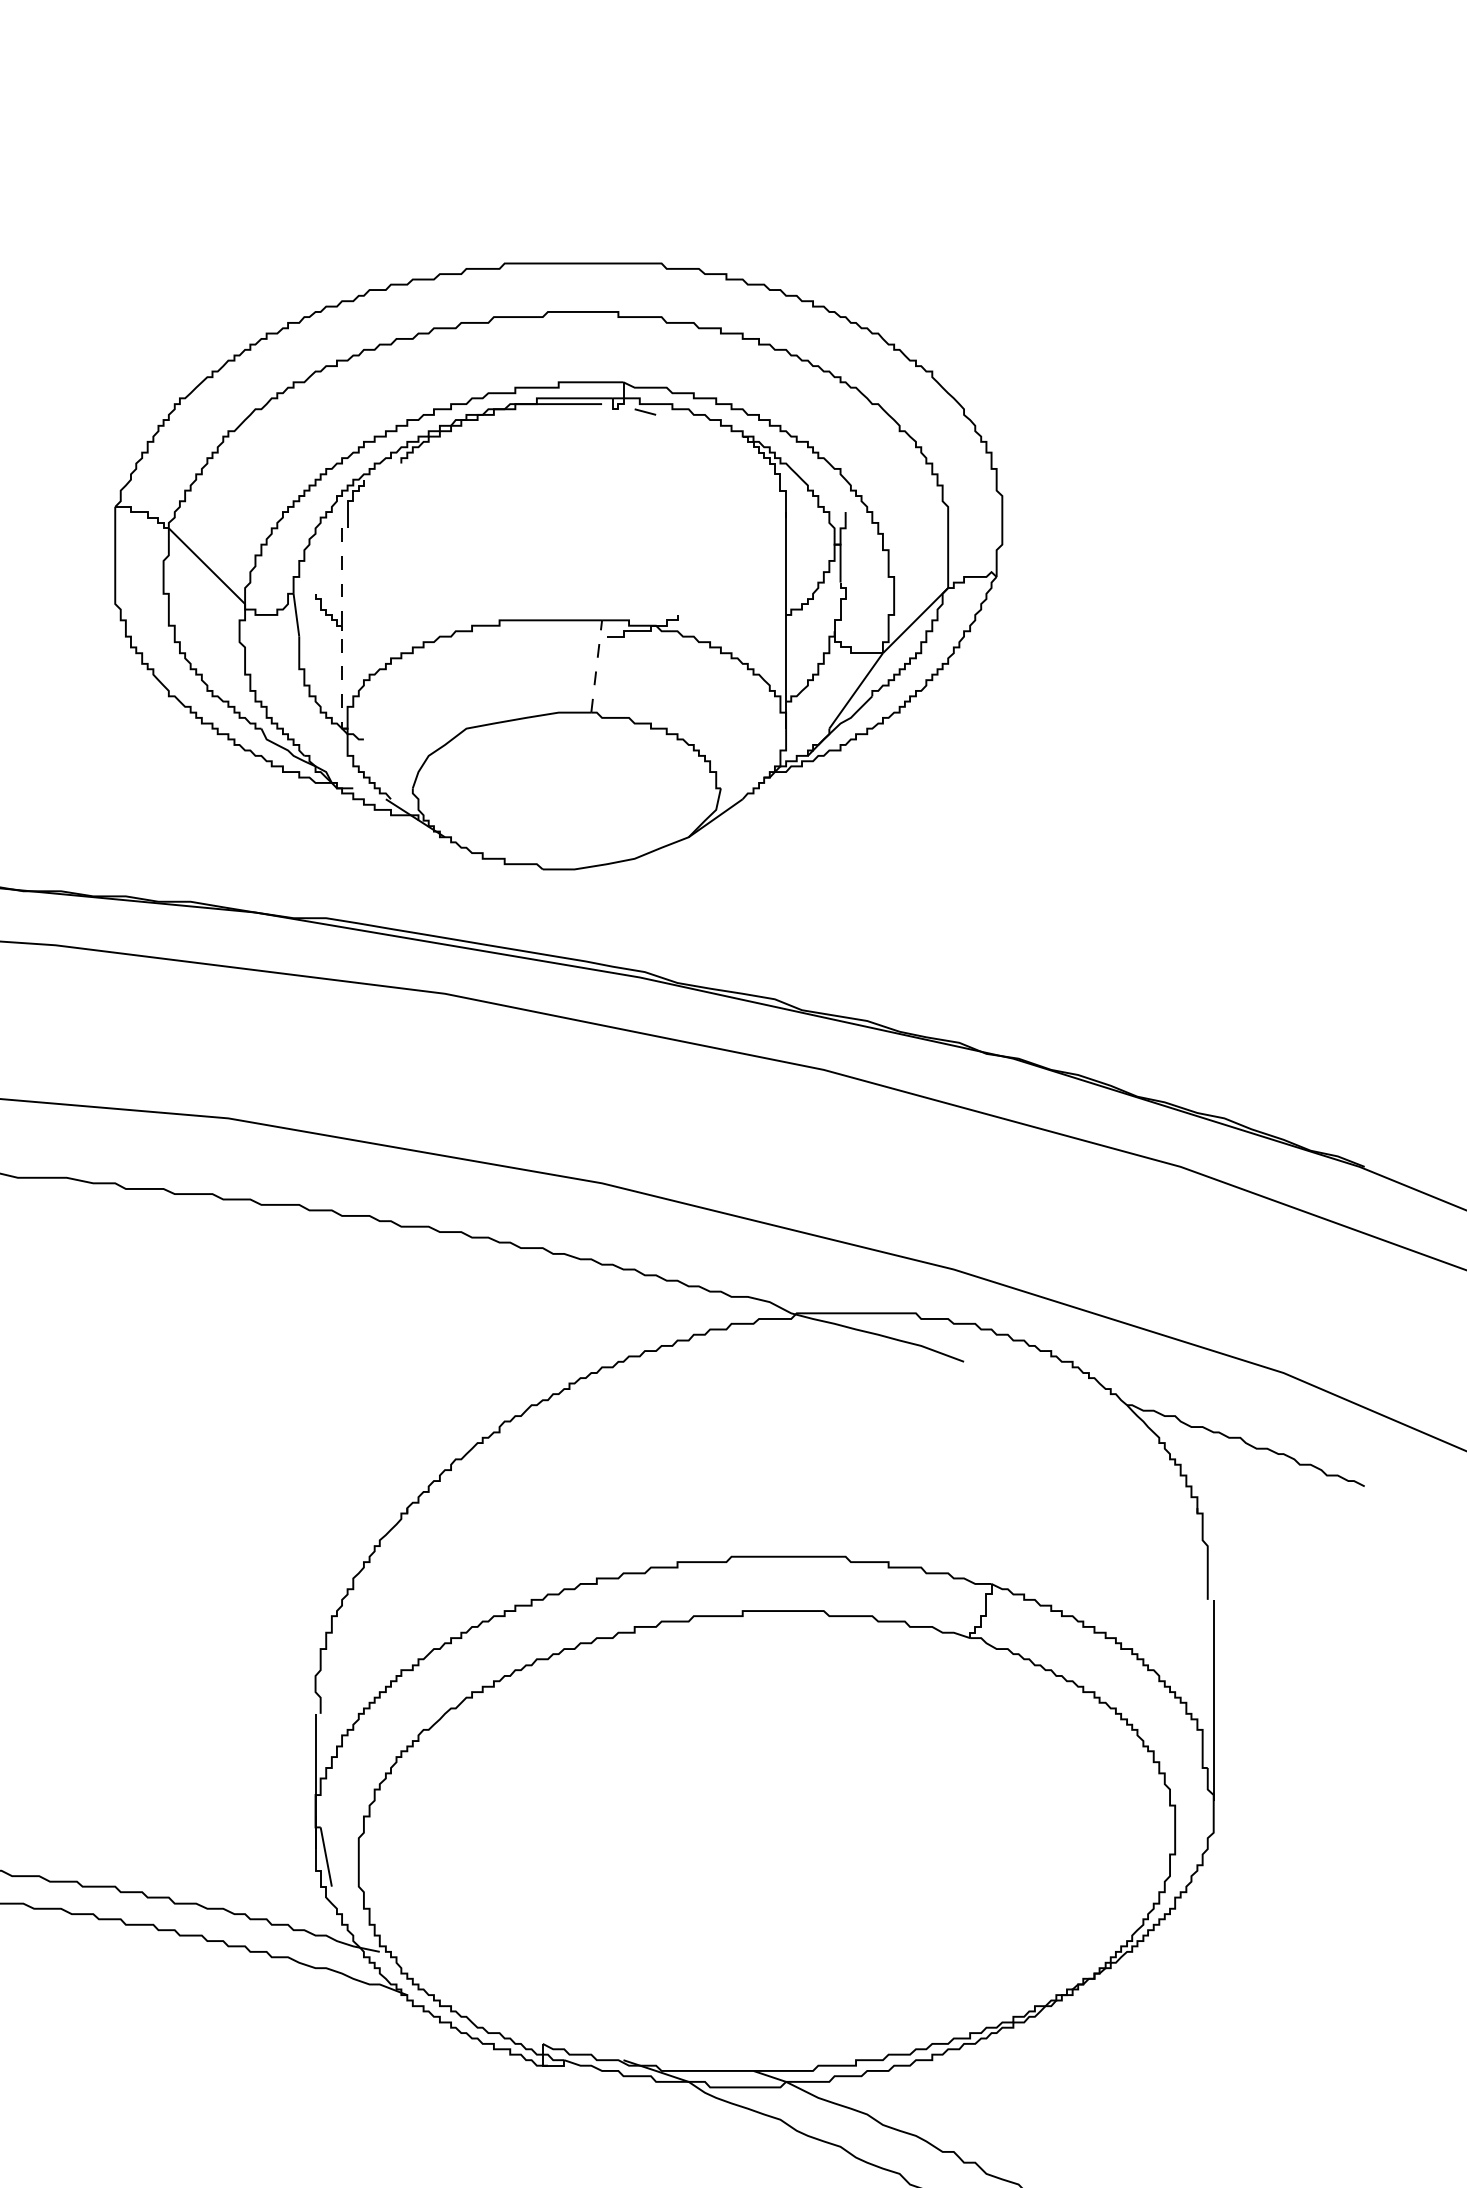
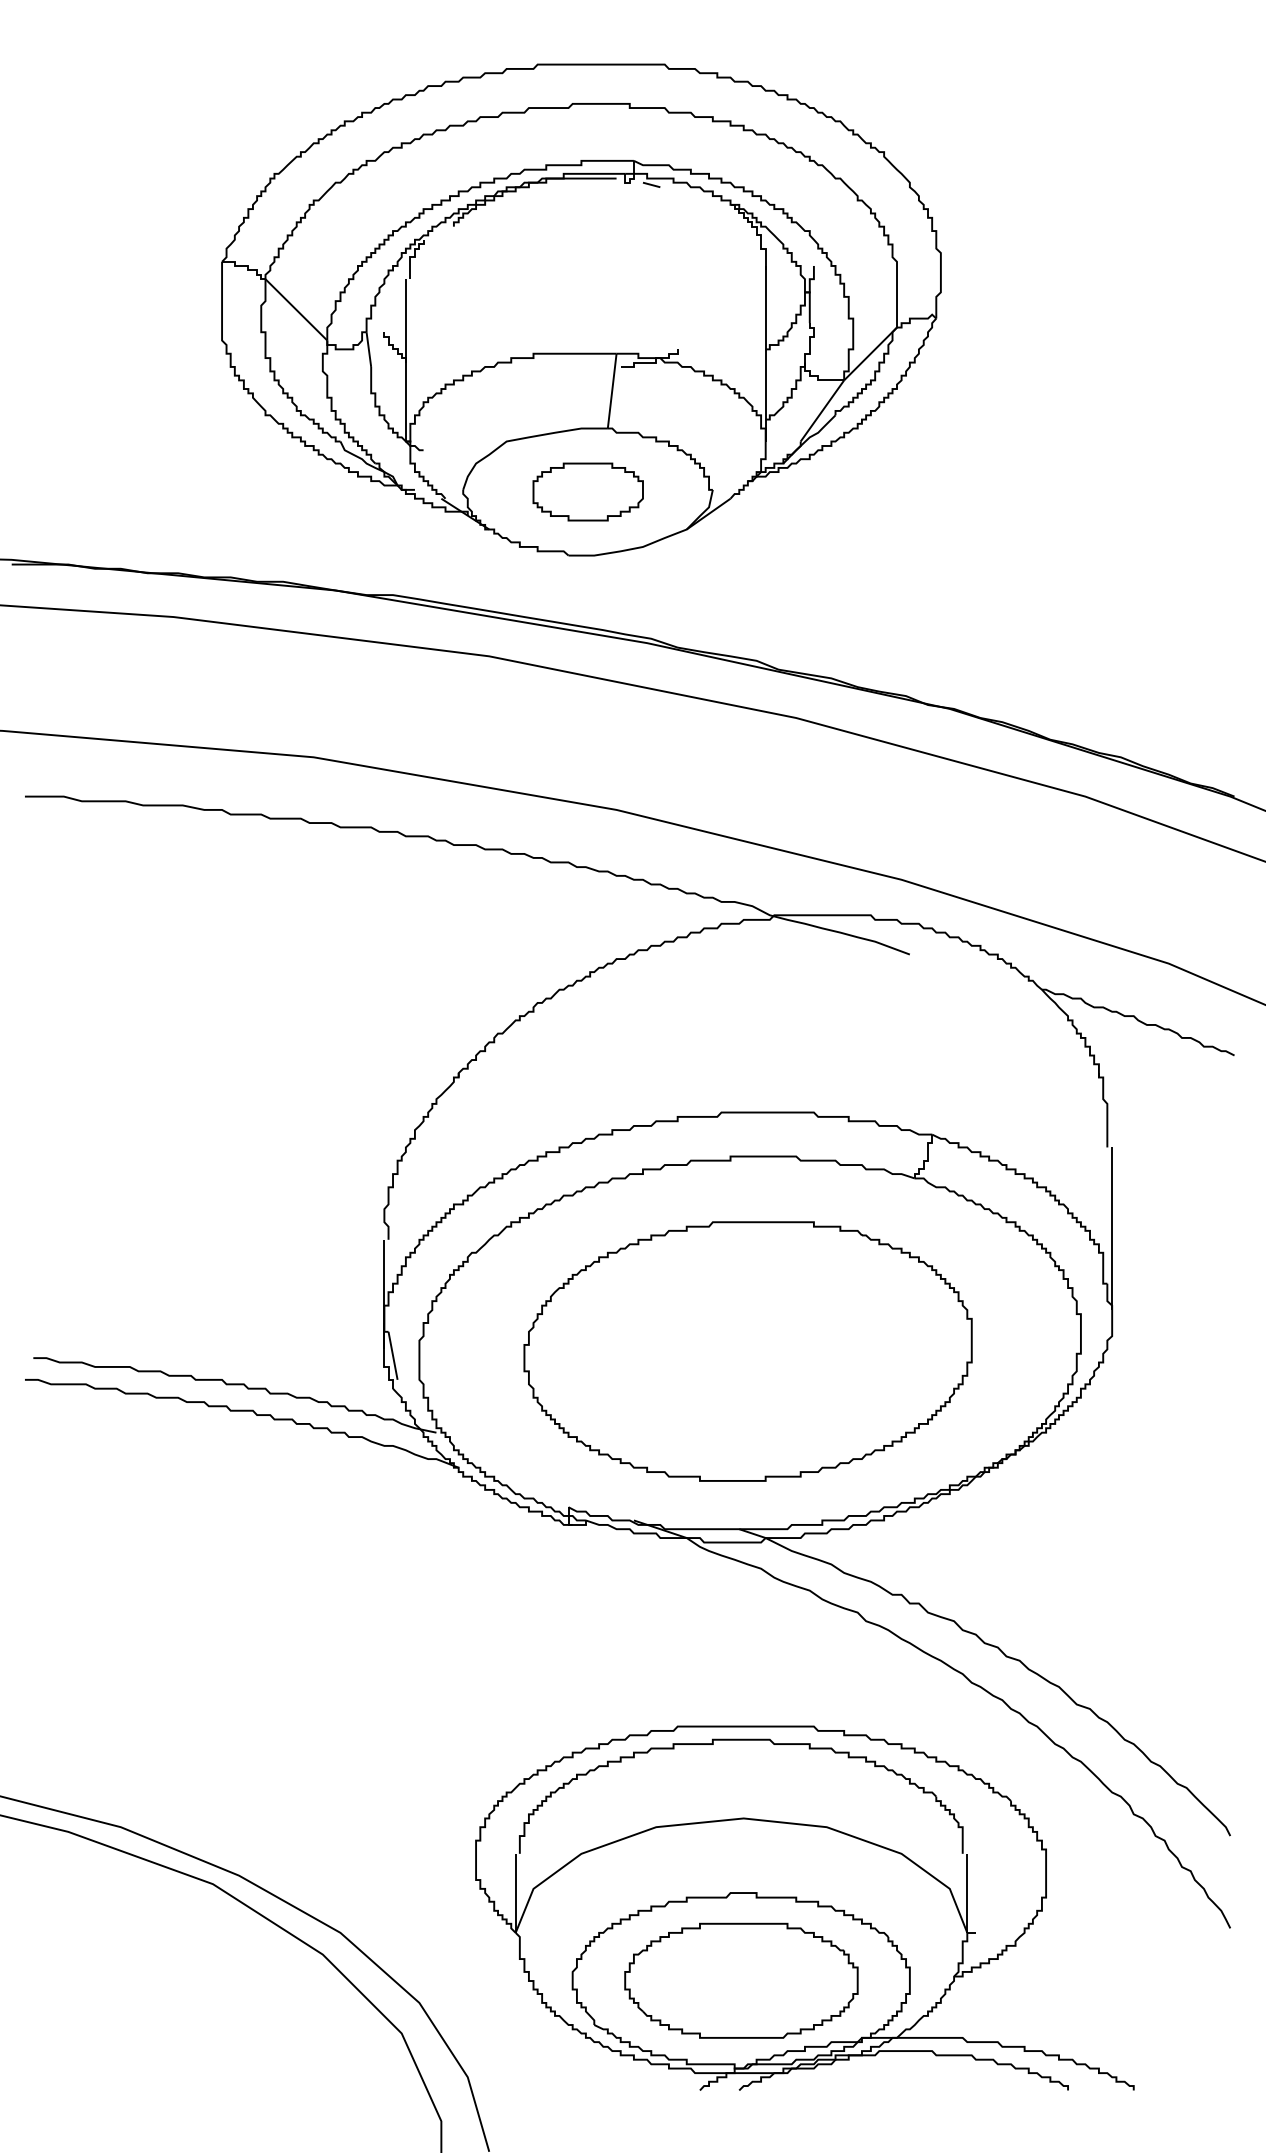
line: (341, 628) -> (405, 360), dashed -> solid
line: (597, 666) -> (612, 391), dashed -> solid
part: (566, 790) -> (587, 491), added
part: (763, 1851) -> (747, 1351), added

